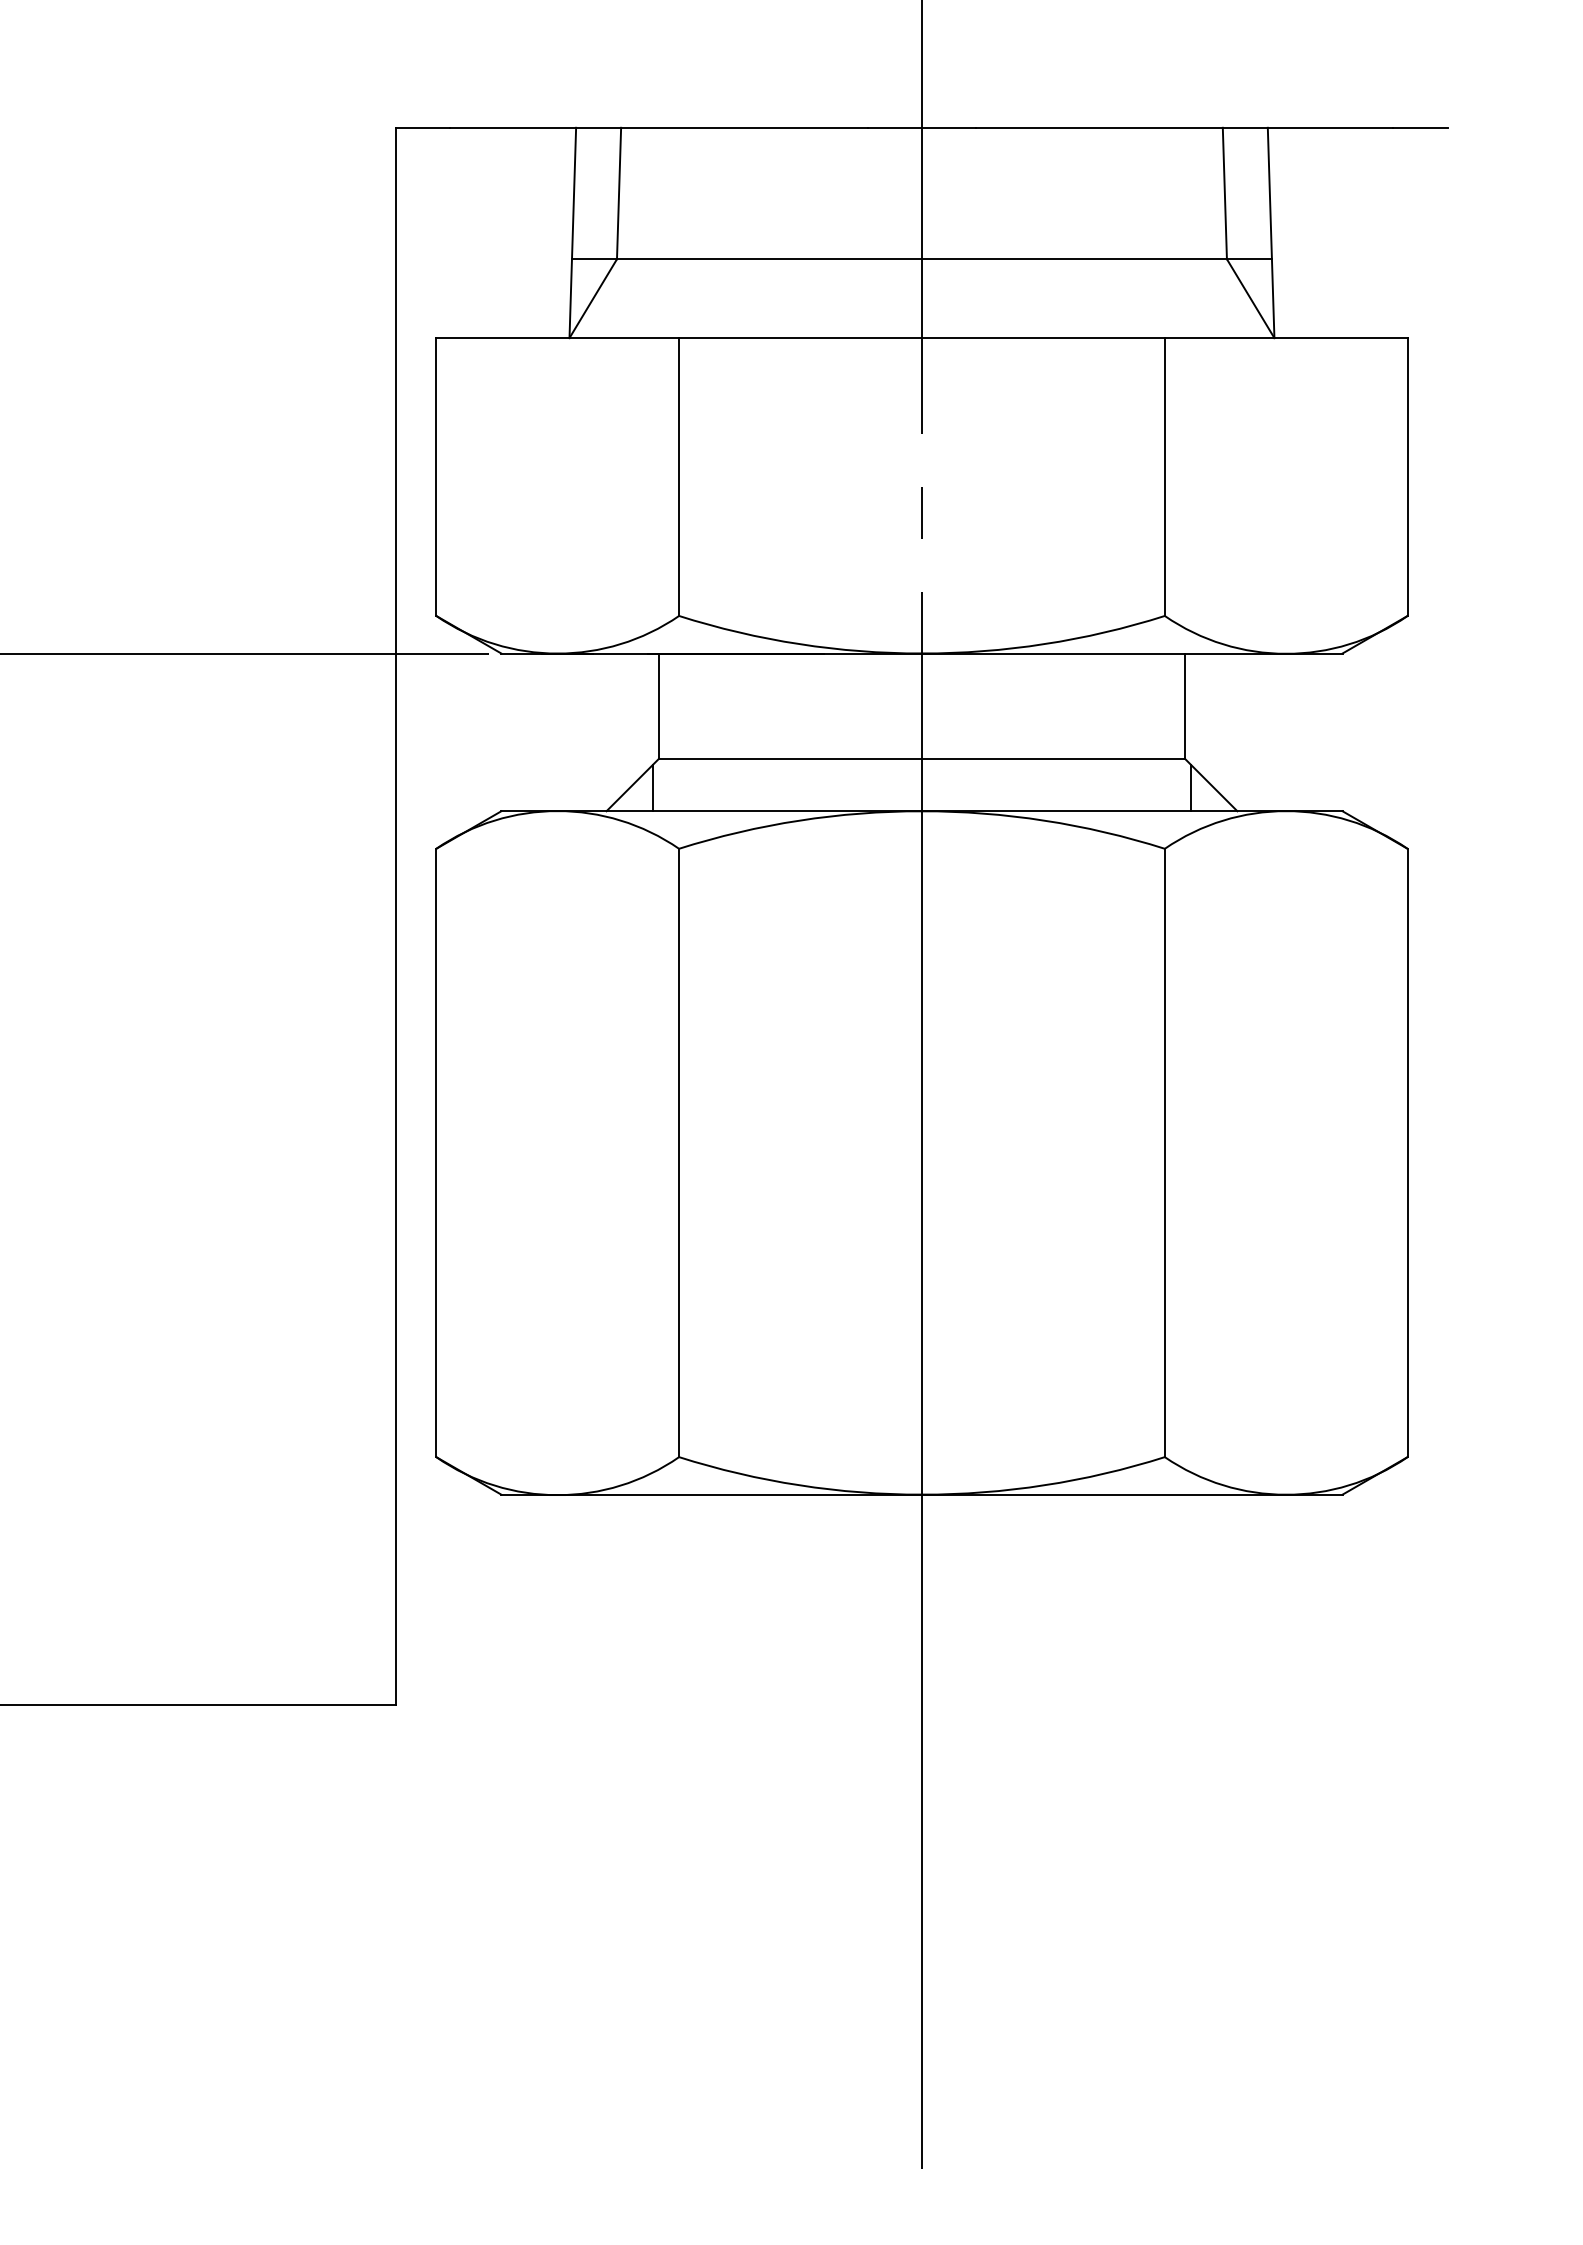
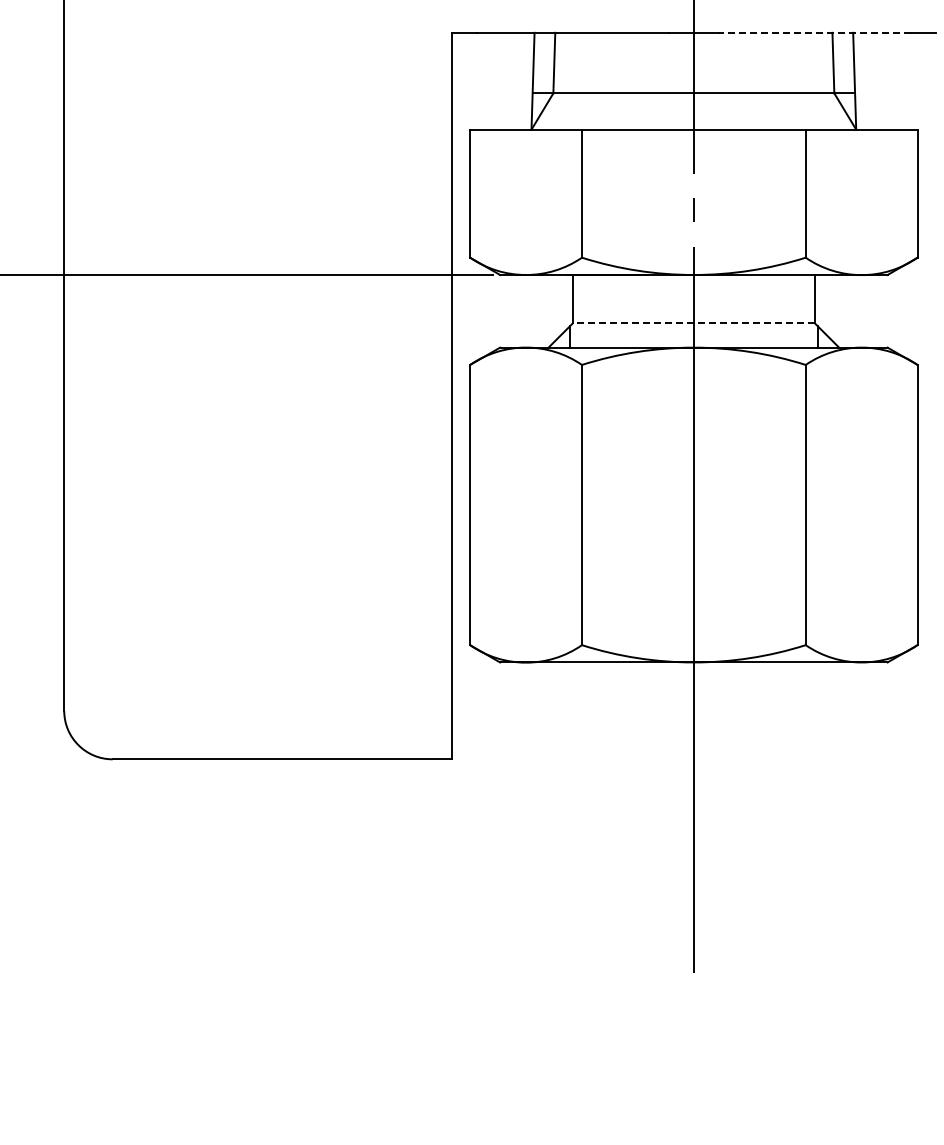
line: (1183, 127) -> (814, 32), solid -> dashed
line: (921, 758) -> (693, 323), solid -> dashed

